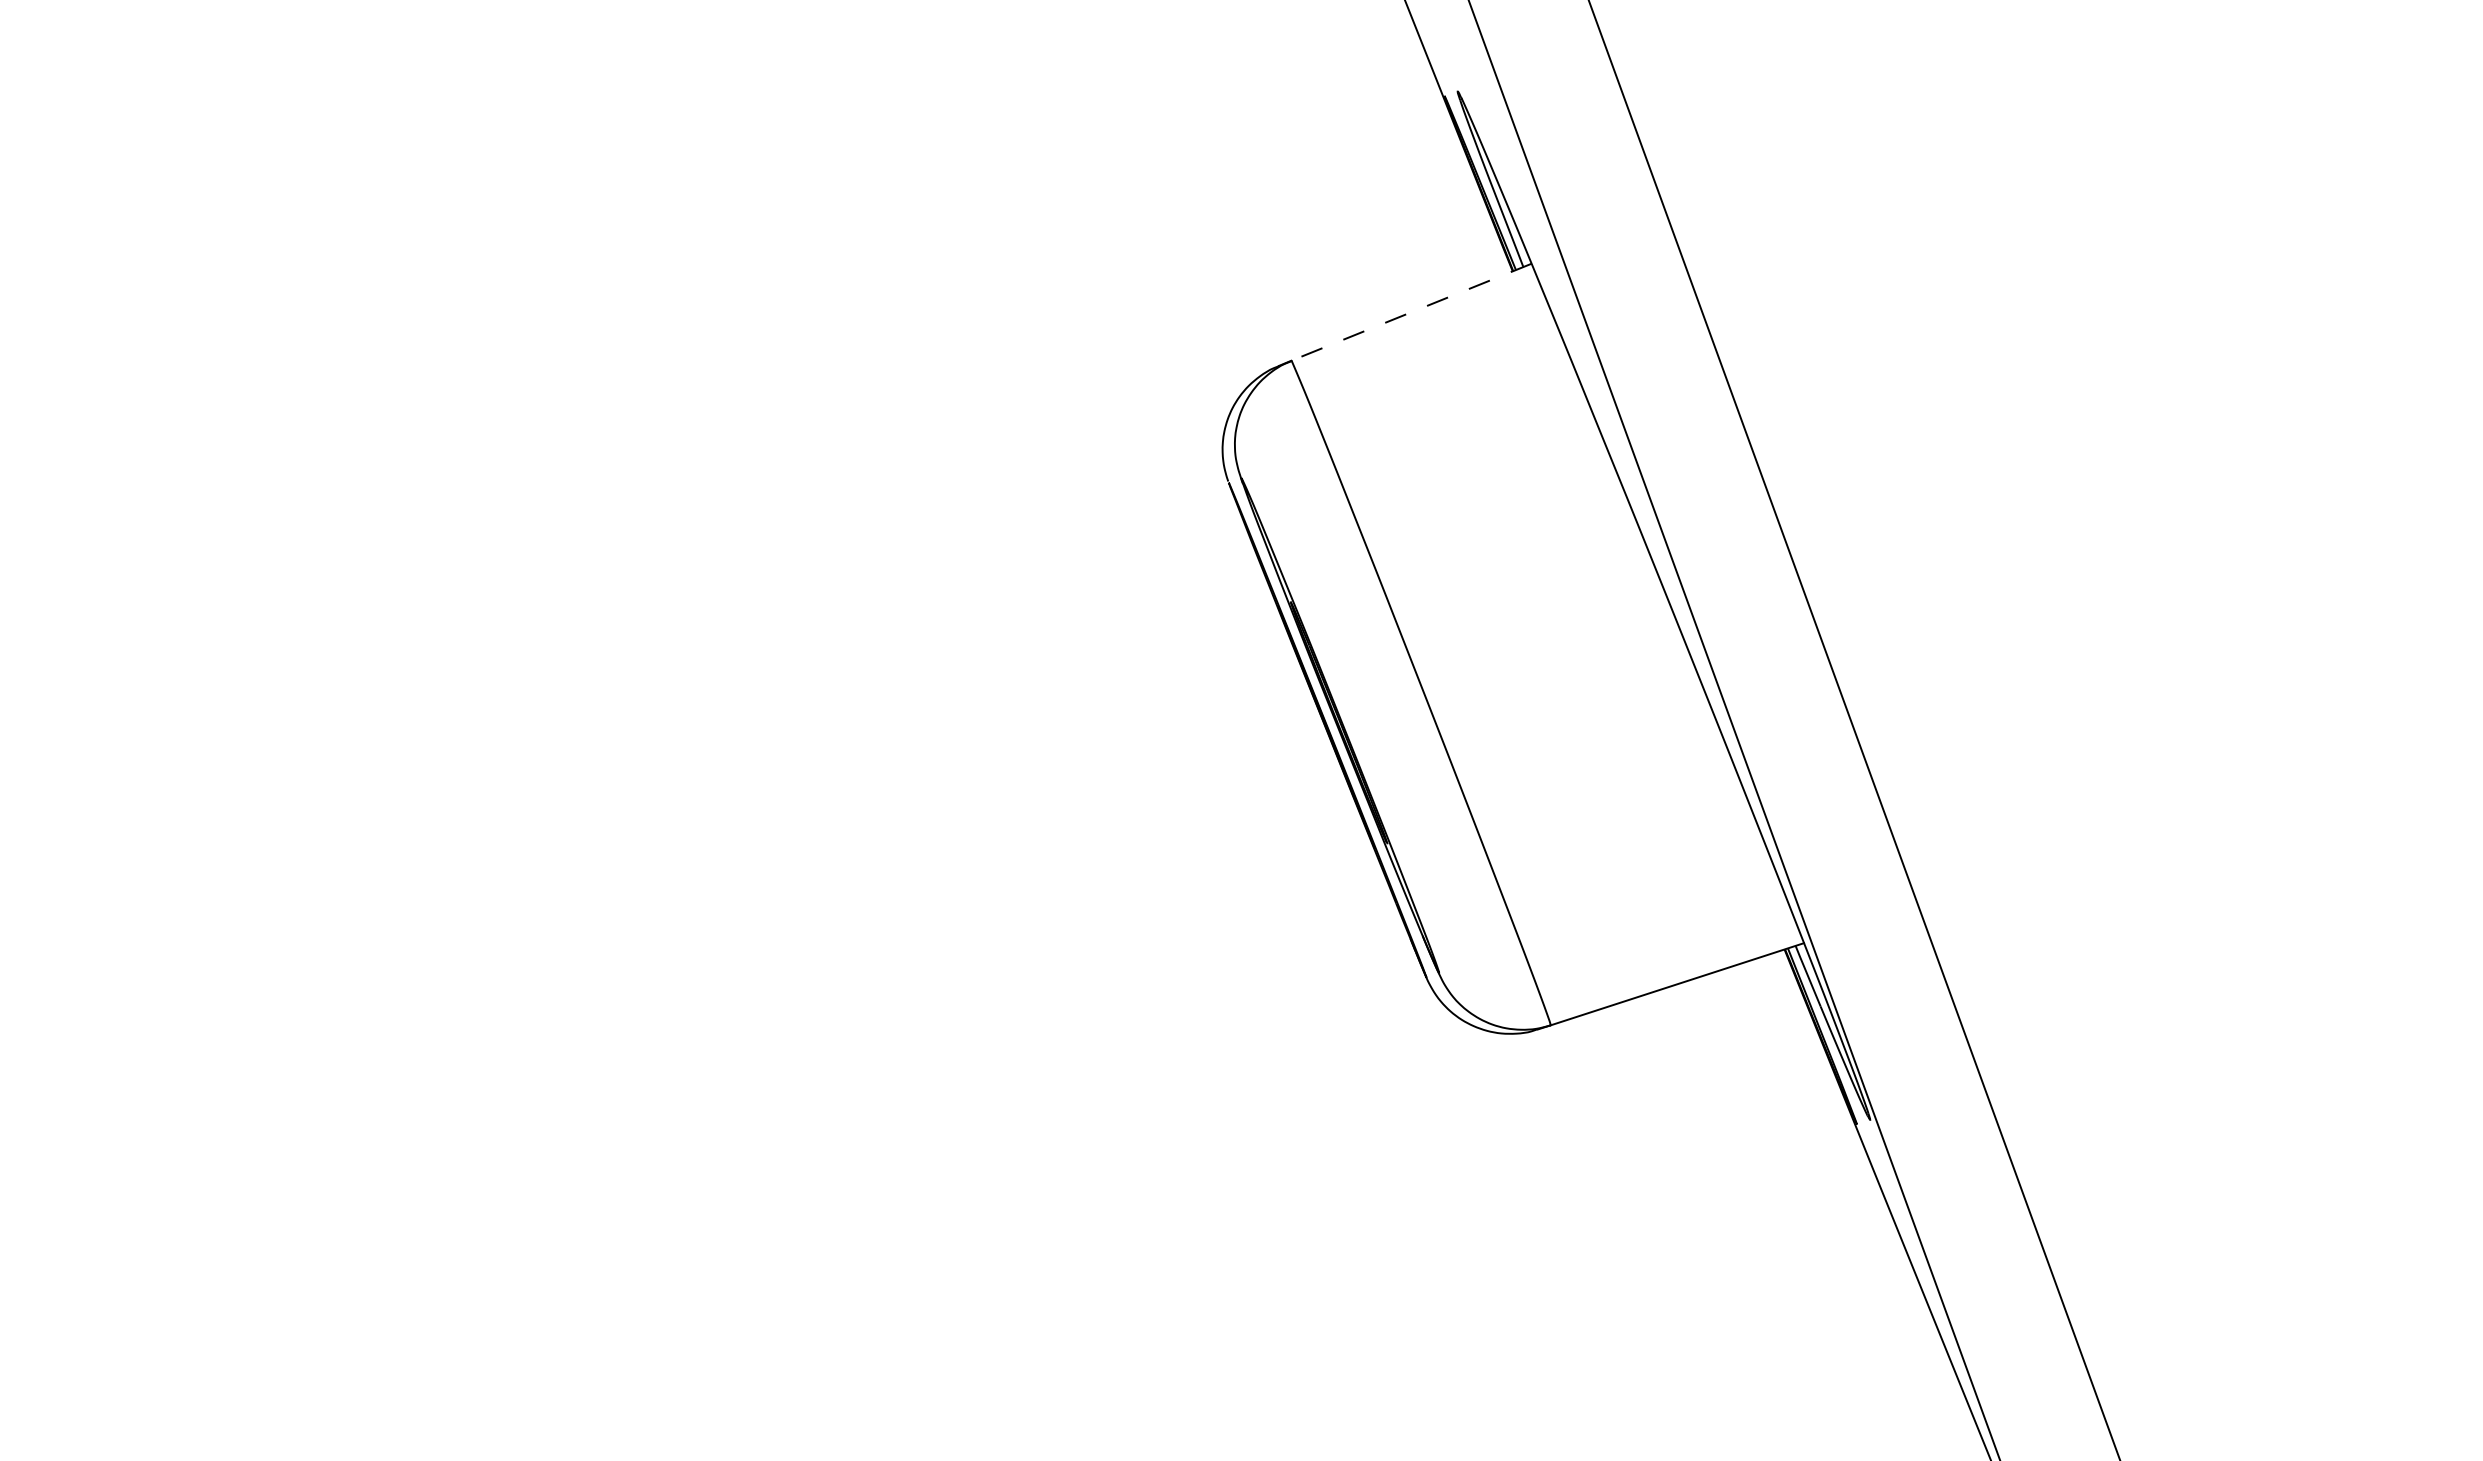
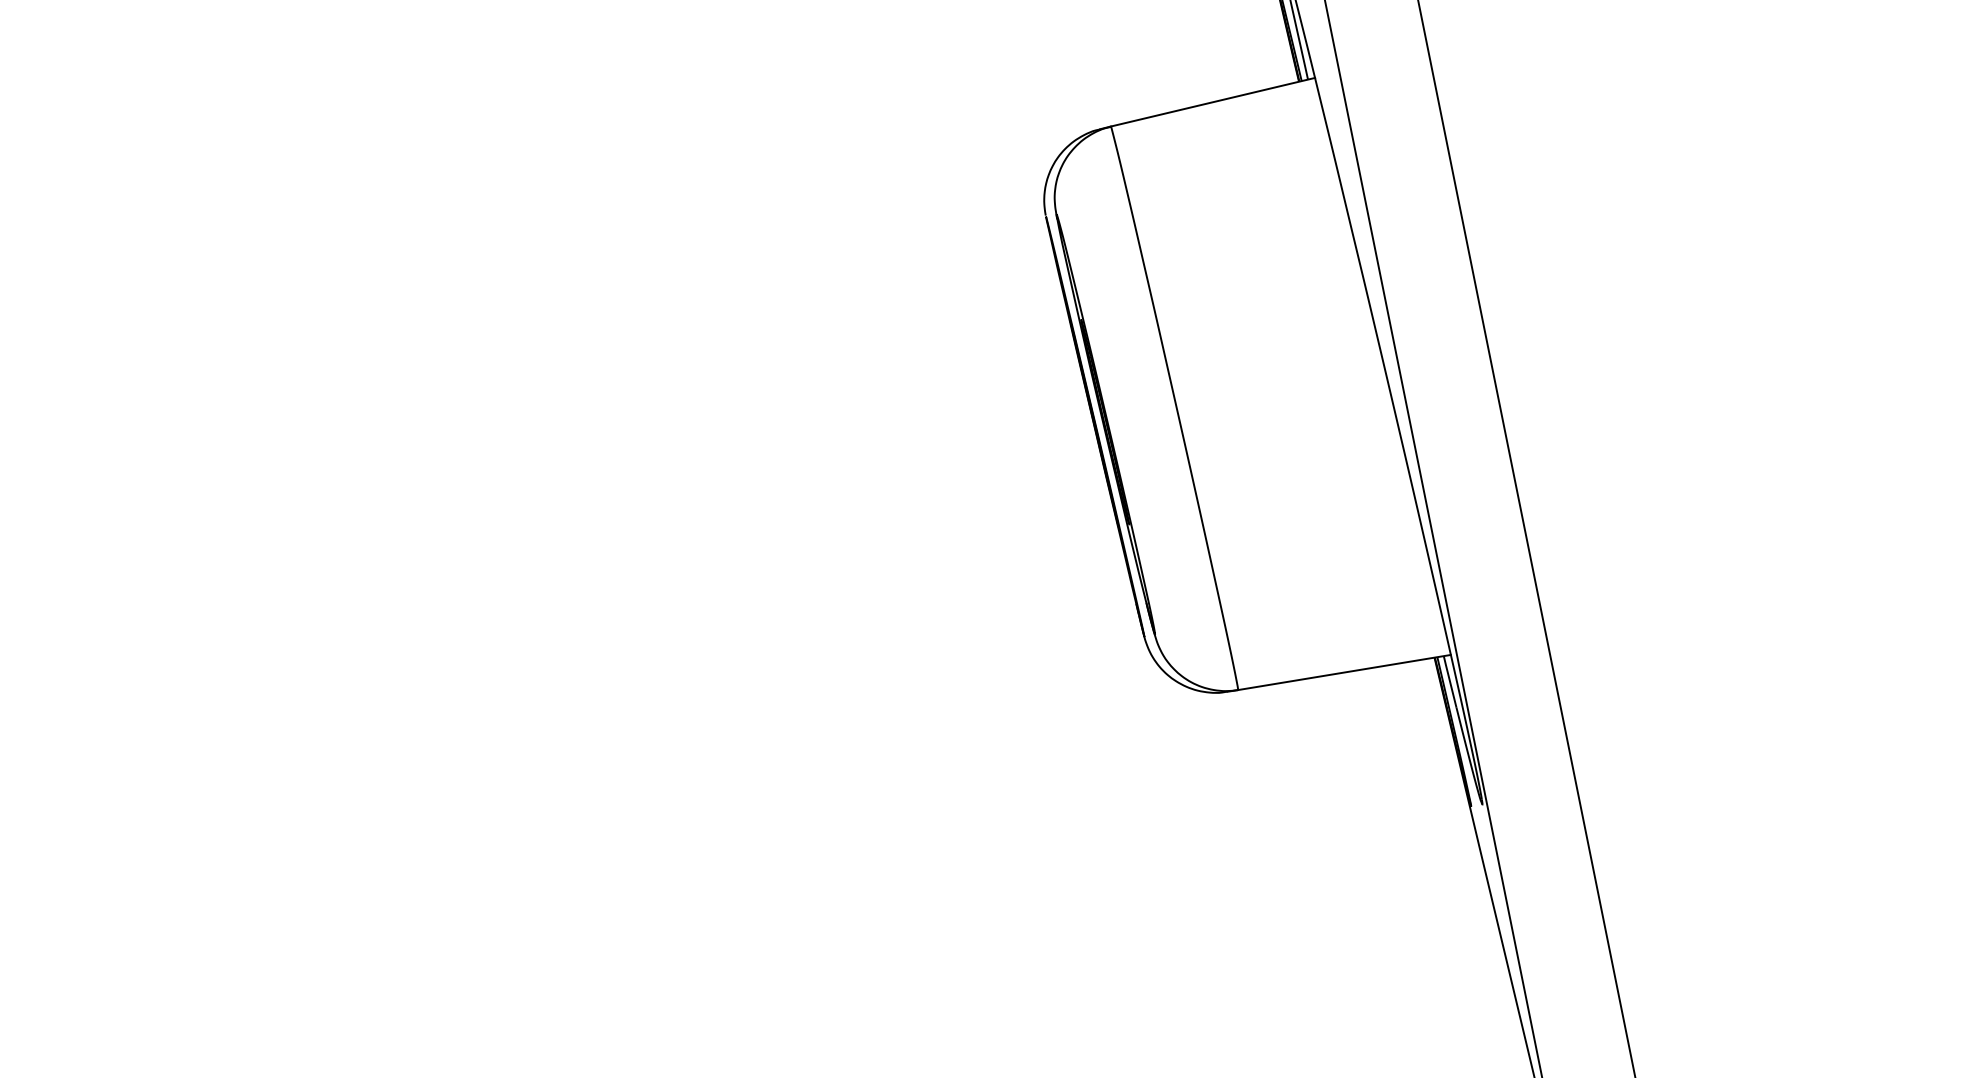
line: (1411, 312) -> (1212, 102), dashed -> solid

